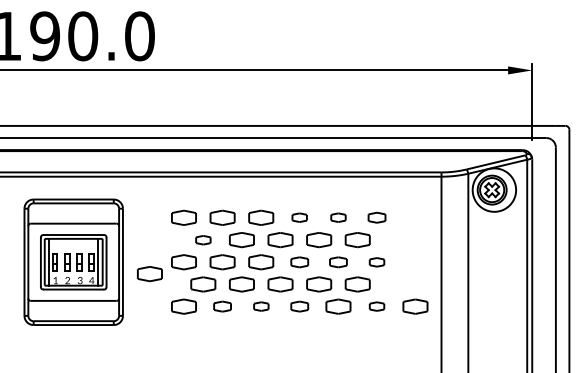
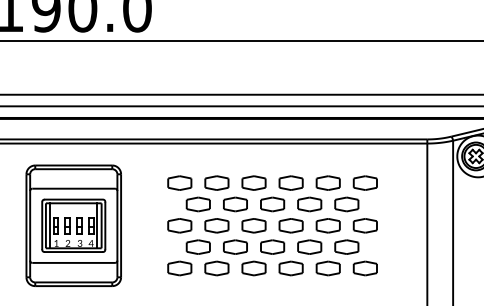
part: (299, 217) -> (290, 182), size x1.67
part: (338, 217) -> (328, 182), size x1.67
part: (376, 217) -> (364, 182), size x1.43
part: (203, 240) -> (198, 204), size x1.67
part: (299, 262) -> (290, 226), size x1.43
part: (338, 262) -> (328, 226), size x1.43
part: (376, 262) -> (364, 226), size x1.67
part: (149, 274) -> (146, 237), removed
part: (222, 306) -> (216, 268), size x1.43
part: (261, 306) -> (254, 268), size x1.67
part: (299, 306) -> (290, 268), size x1.43
part: (376, 306) -> (364, 268), size x1.67
part: (415, 306) -> (402, 268), removed

